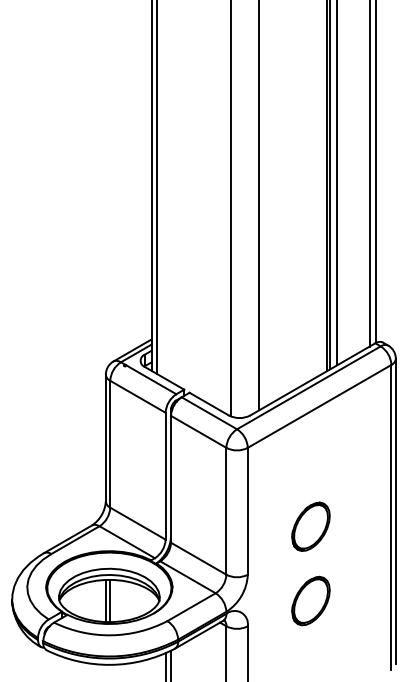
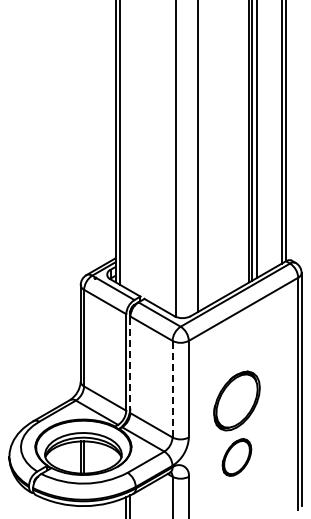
line: (171, 478) -> (130, 364), solid -> dashed
line: (226, 510) -> (172, 388), solid -> dashed
part: (310, 526) -> (236, 400), size x1.6

